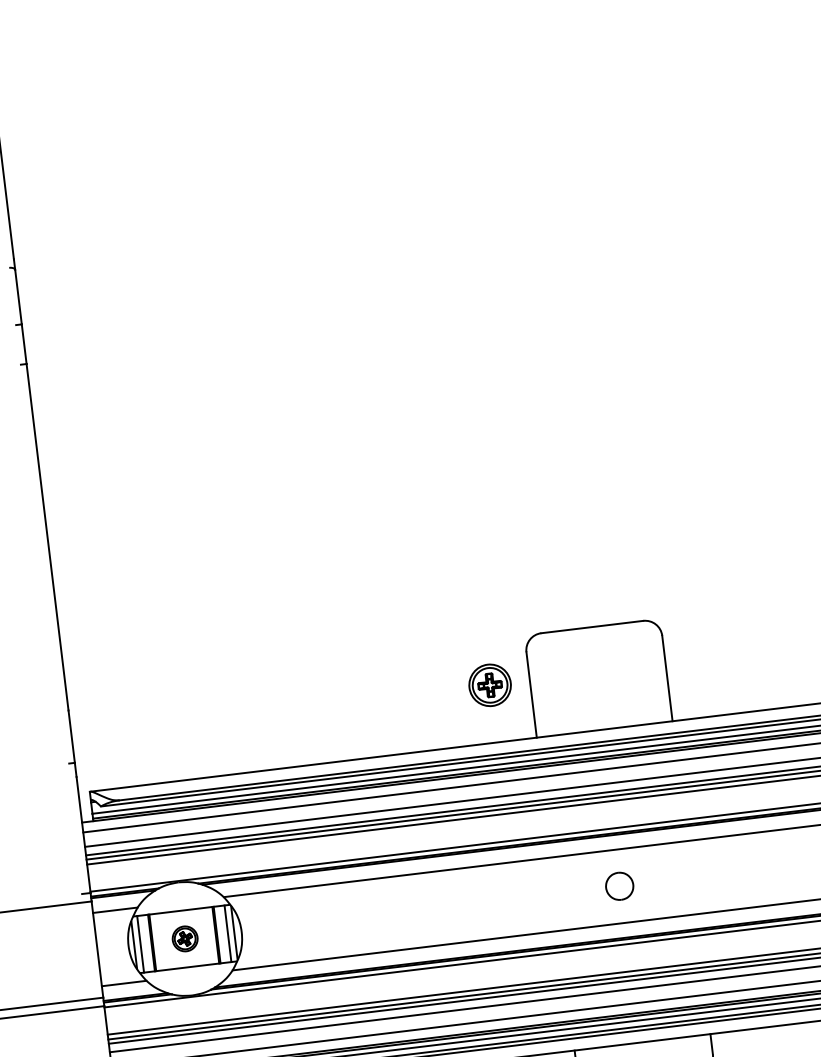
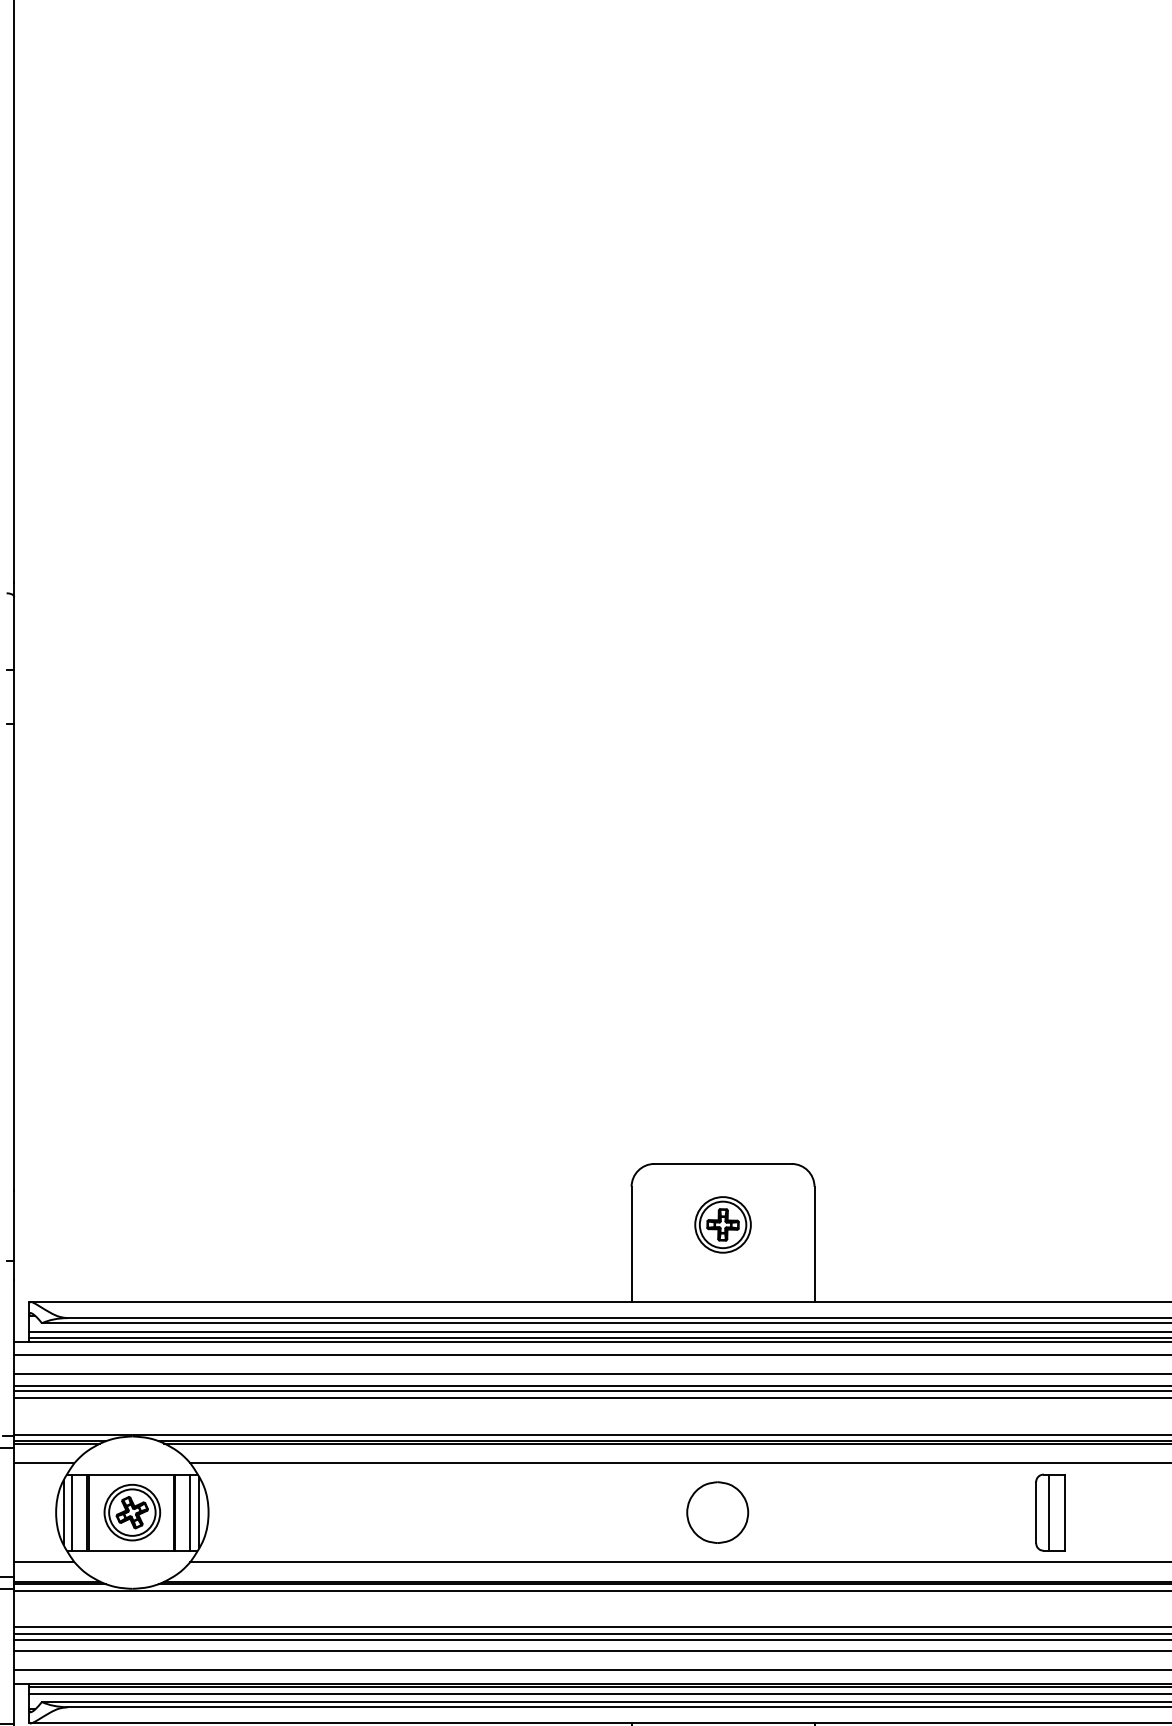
part: (489, 685) -> (722, 1224), moved
part: (619, 886) -> (717, 1512), size x1.67
part: (185, 938) -> (132, 1512), size x1.67

